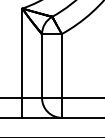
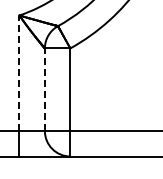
line: (22, 53) -> (19, 73), solid -> dashed
line: (41, 65) -> (44, 89), solid -> dashed

